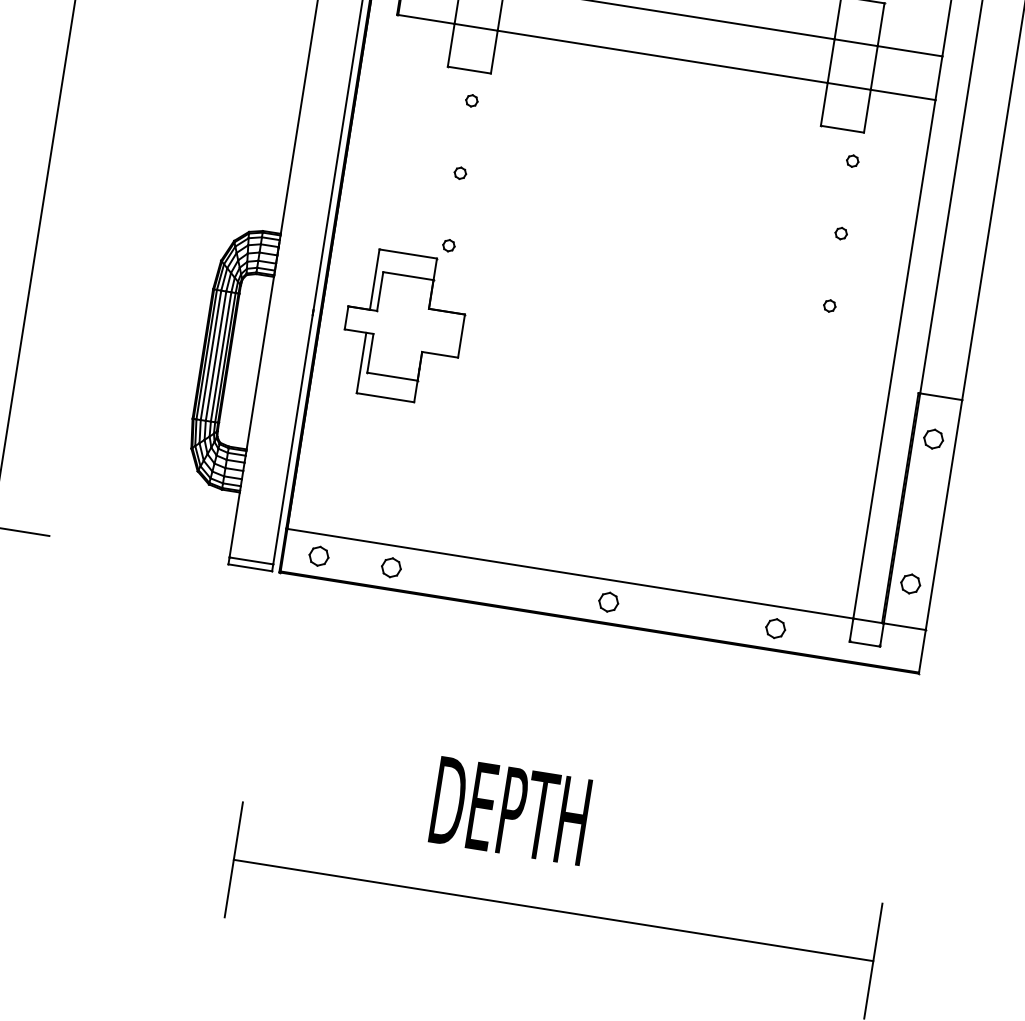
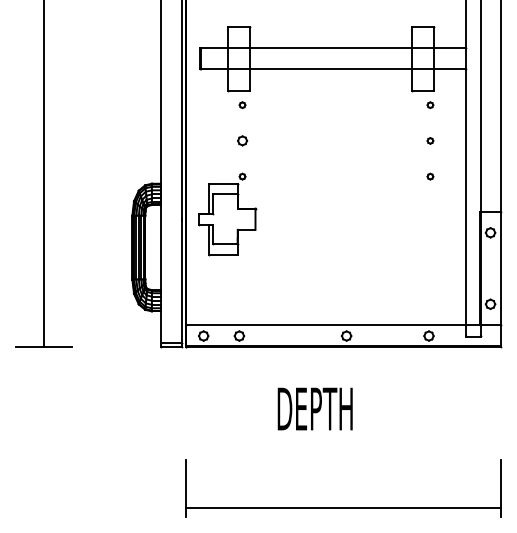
part: (460, 172) -> (242, 140), size x1.6
text: (509, 809) -> (314, 408), moved
line: (553, 910) -> (343, 507), moved

